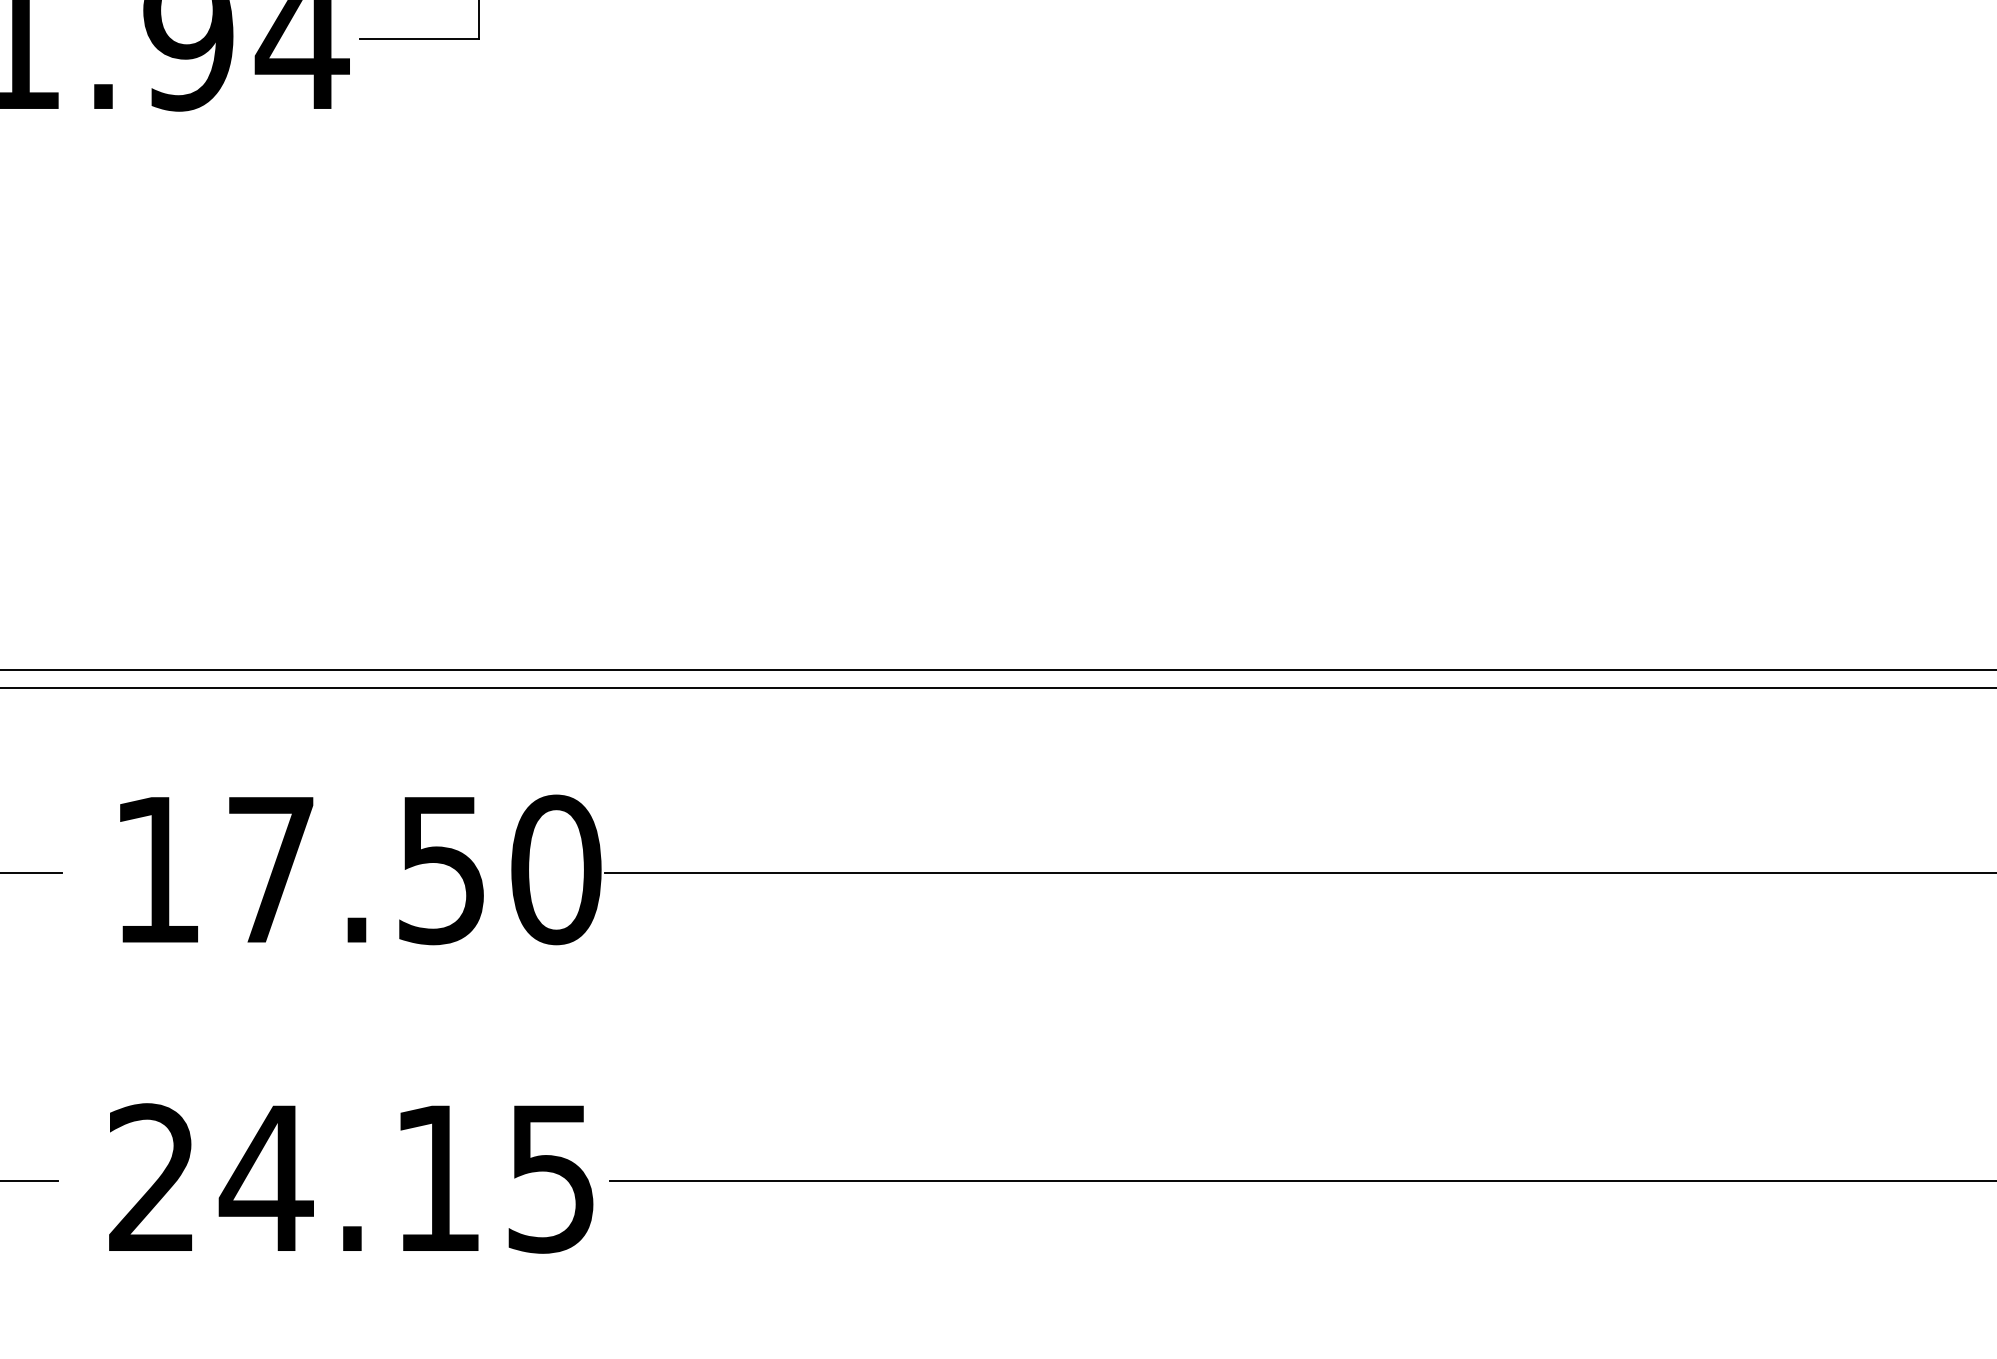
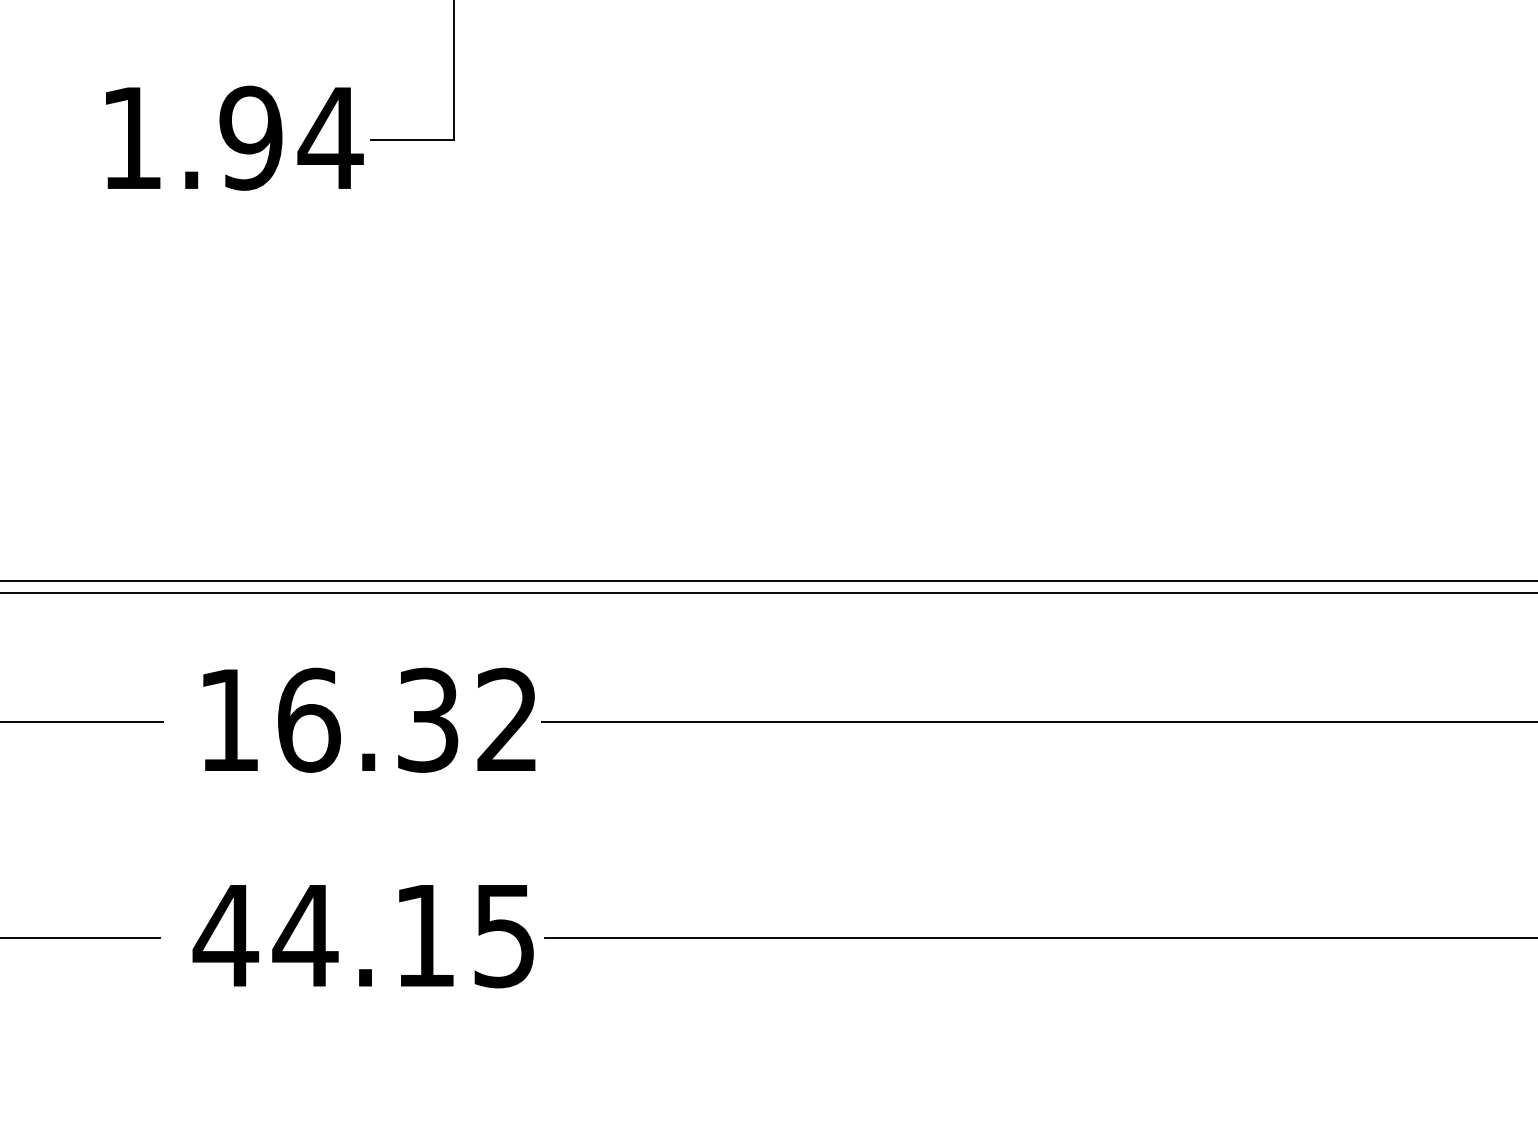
text: (413, 868) -> (408, 719), 17.50 -> 16.32
text: (151, 1176) -> (225, 934), 24.15 -> 44.15

